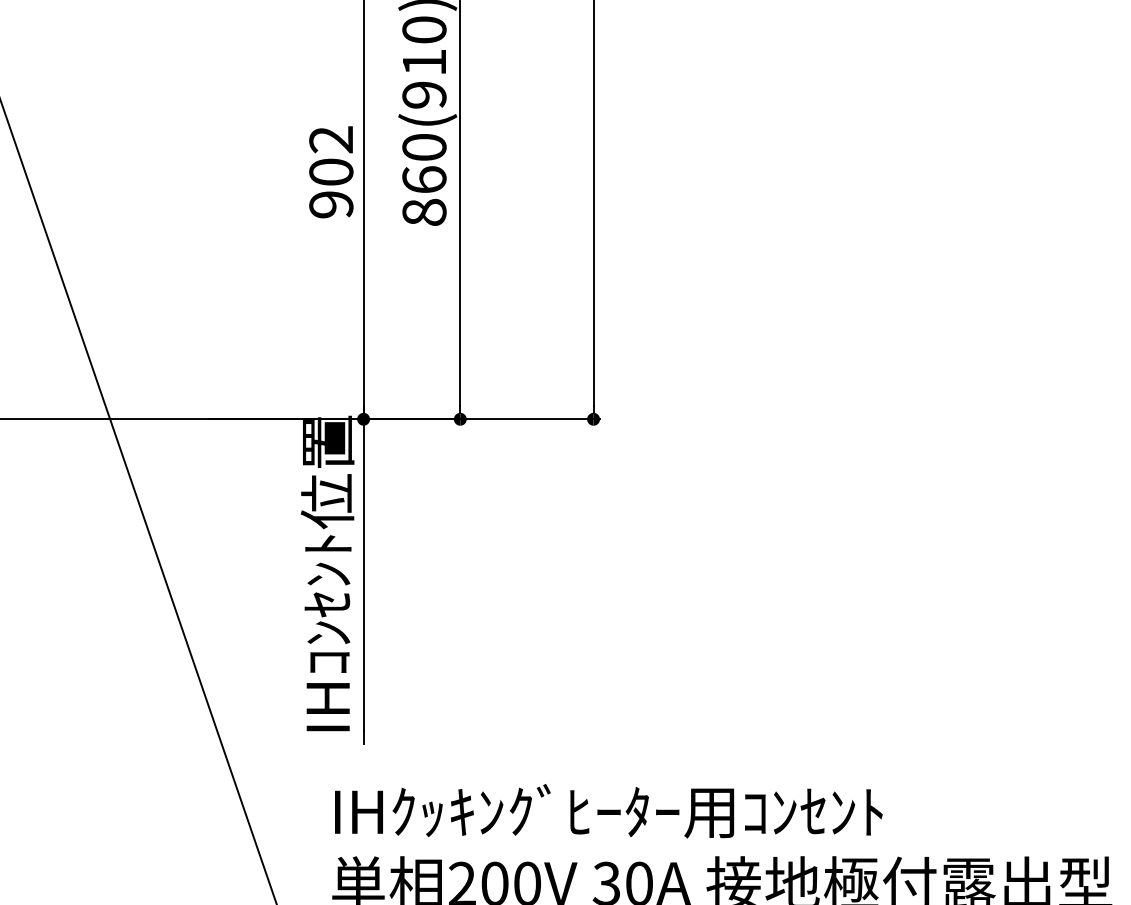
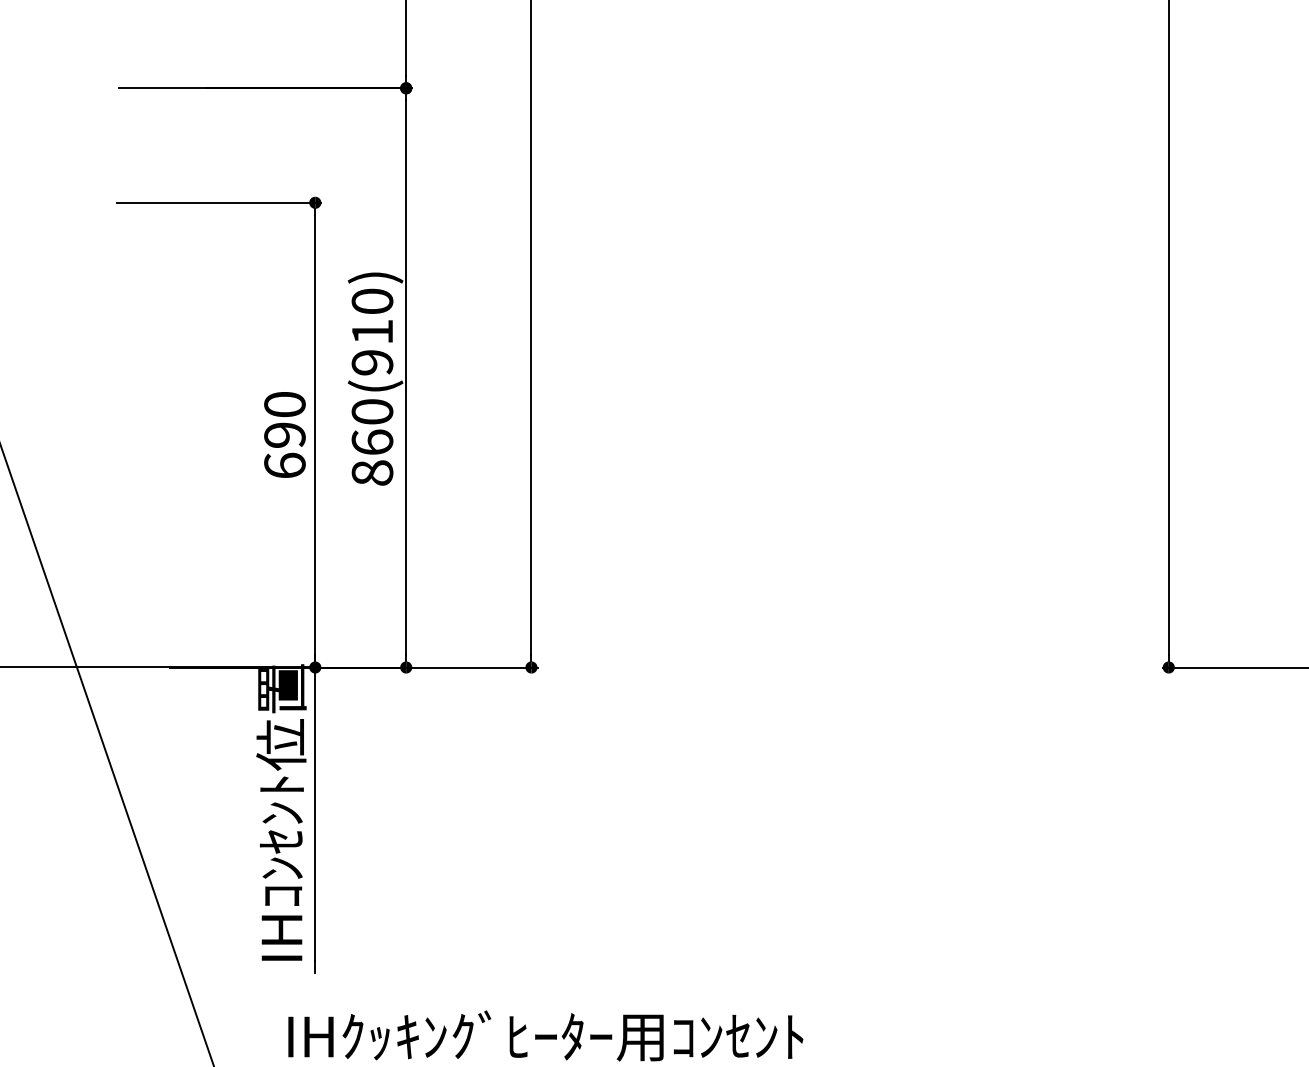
text: (330, 172) -> (284, 435), 902 -> 690

